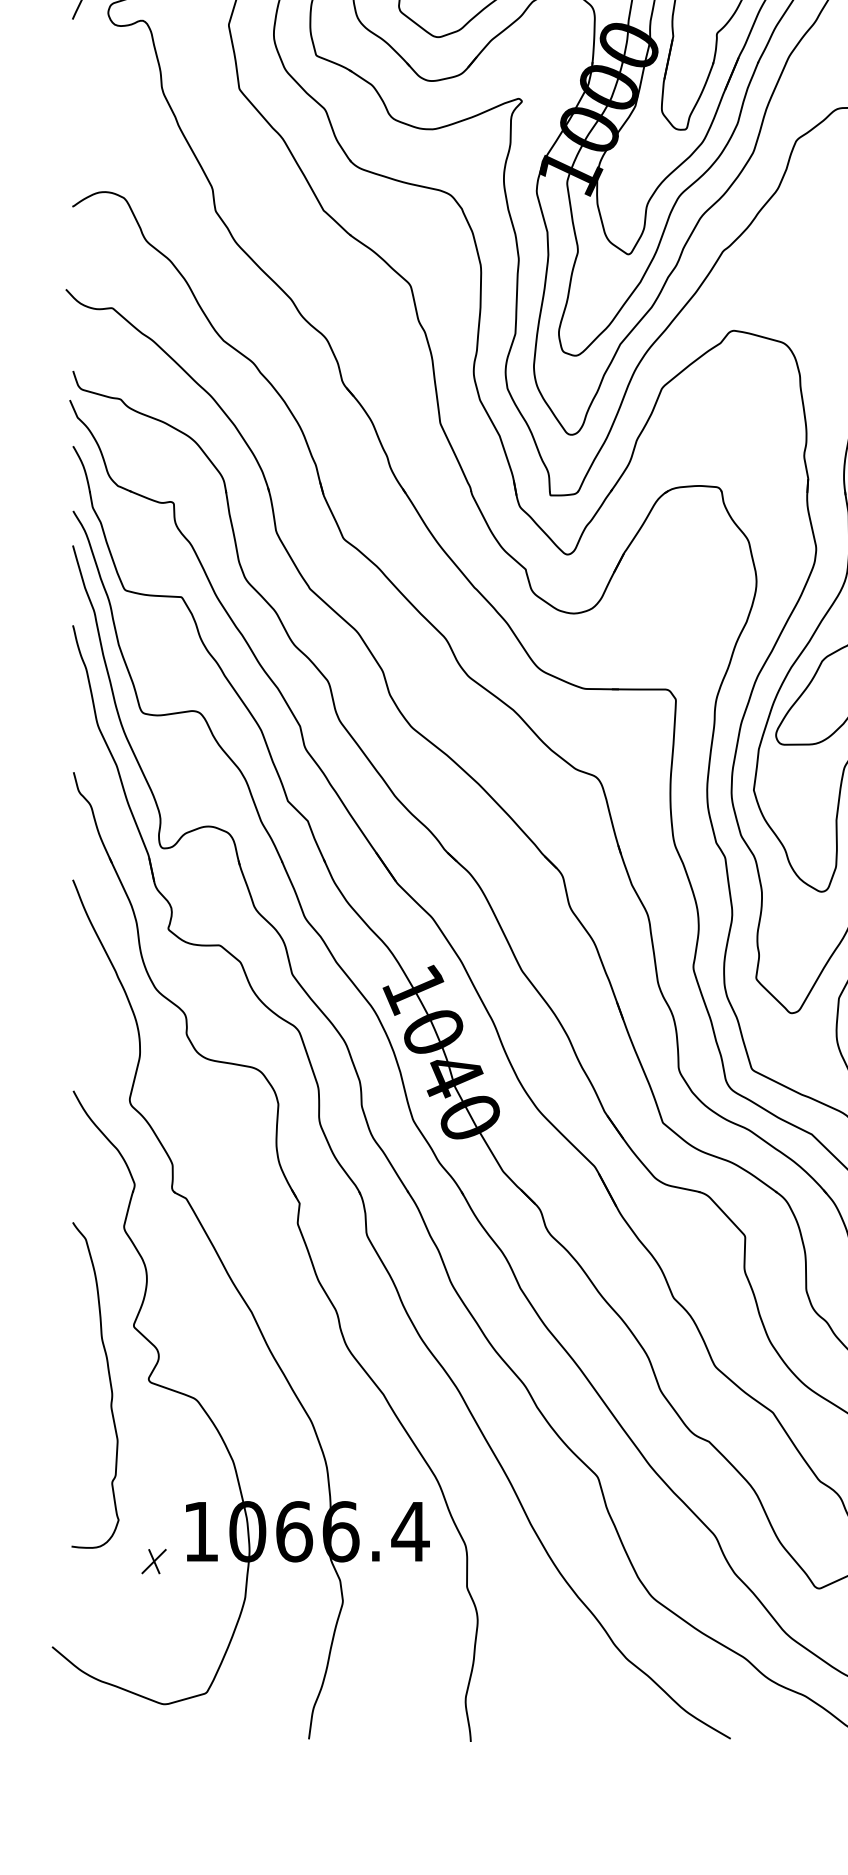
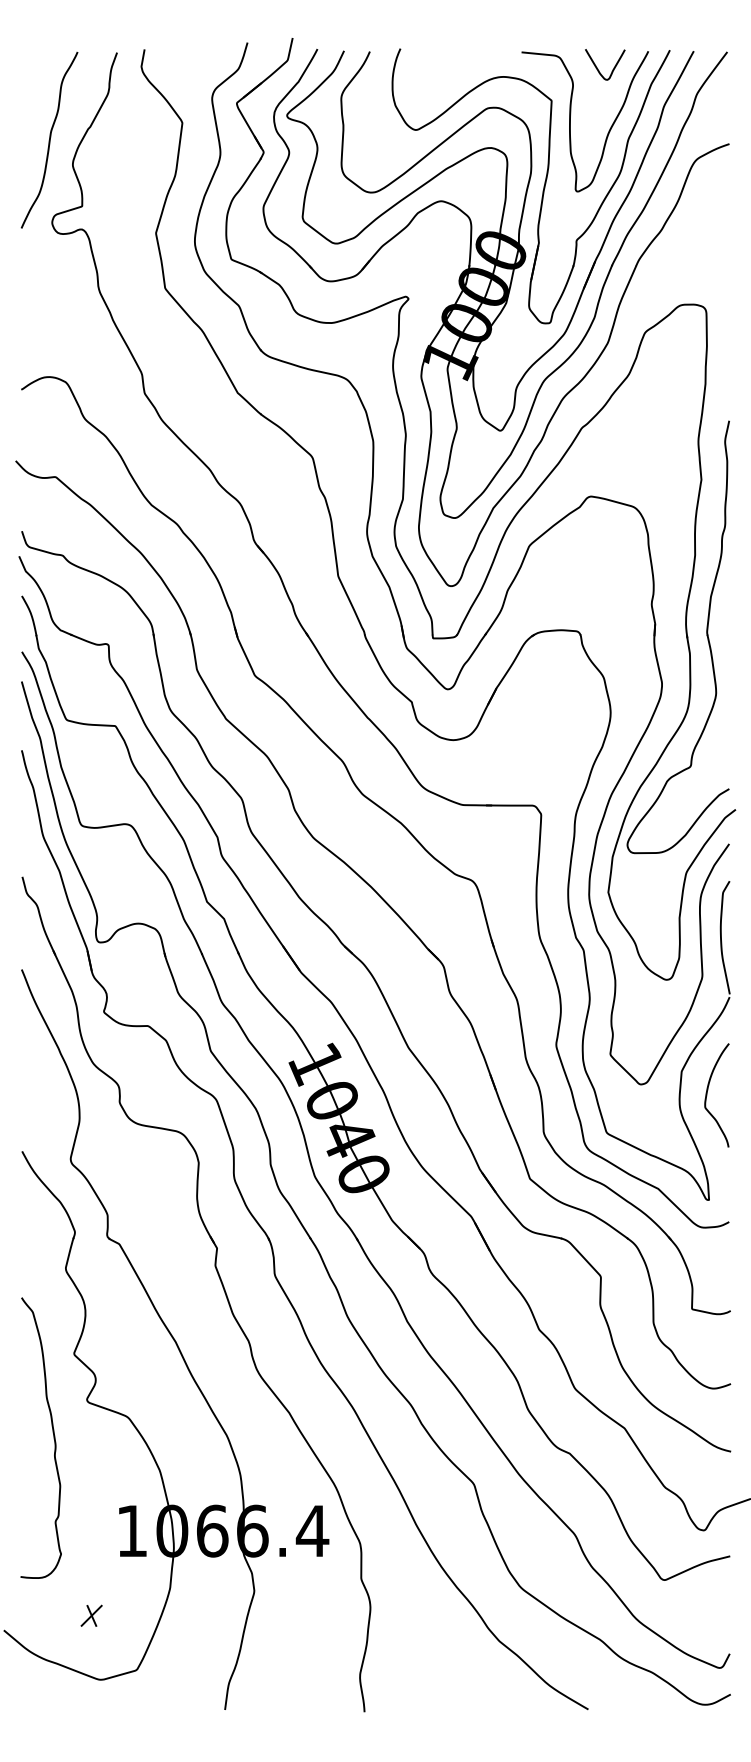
curve: (108, 1378) -> (52, 1432), moved
part: (153, 1561) -> (91, 1615), moved

